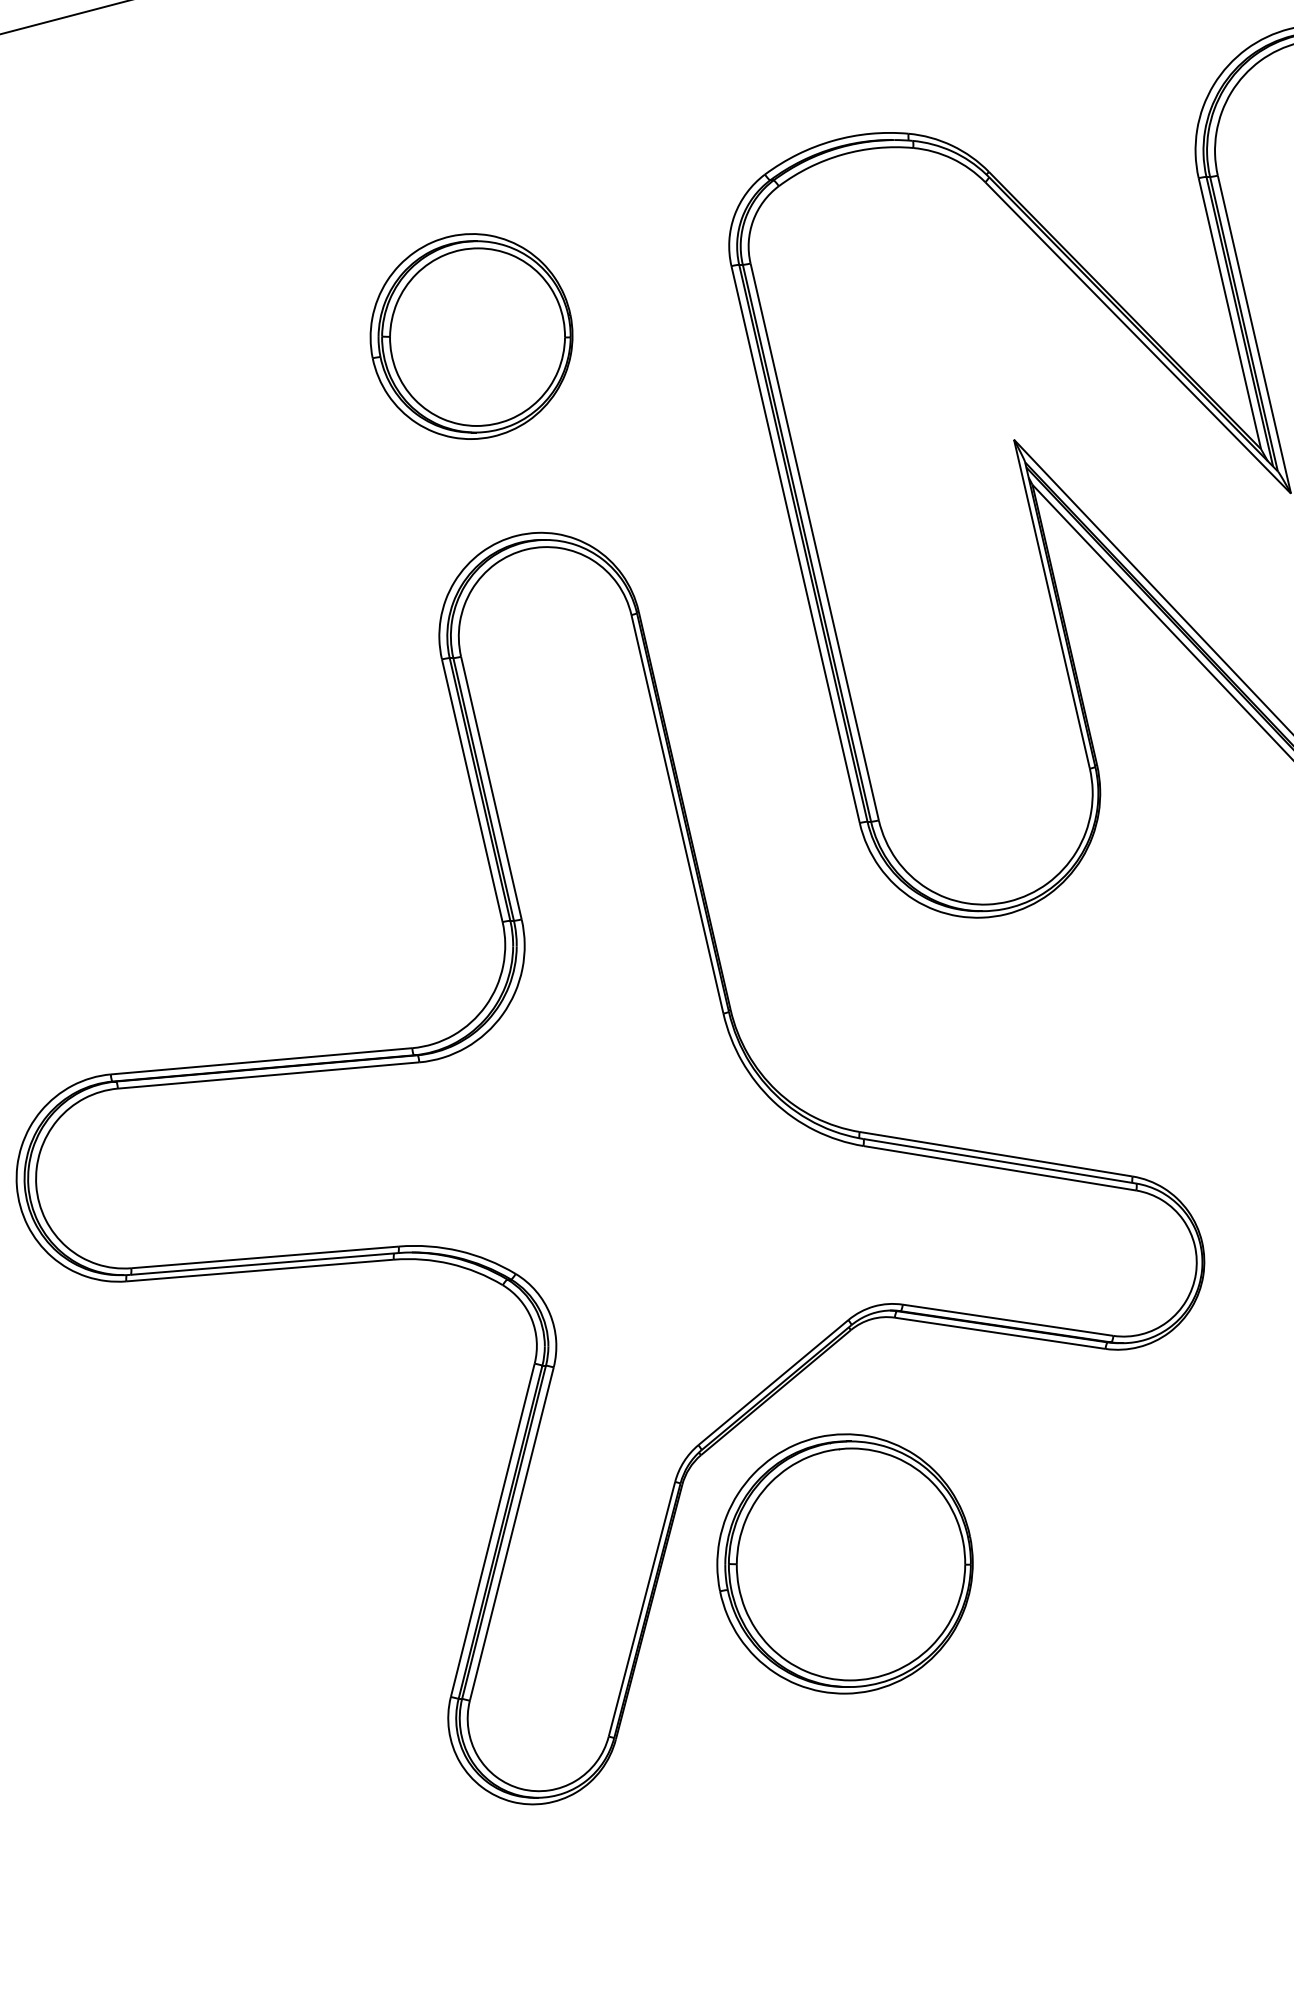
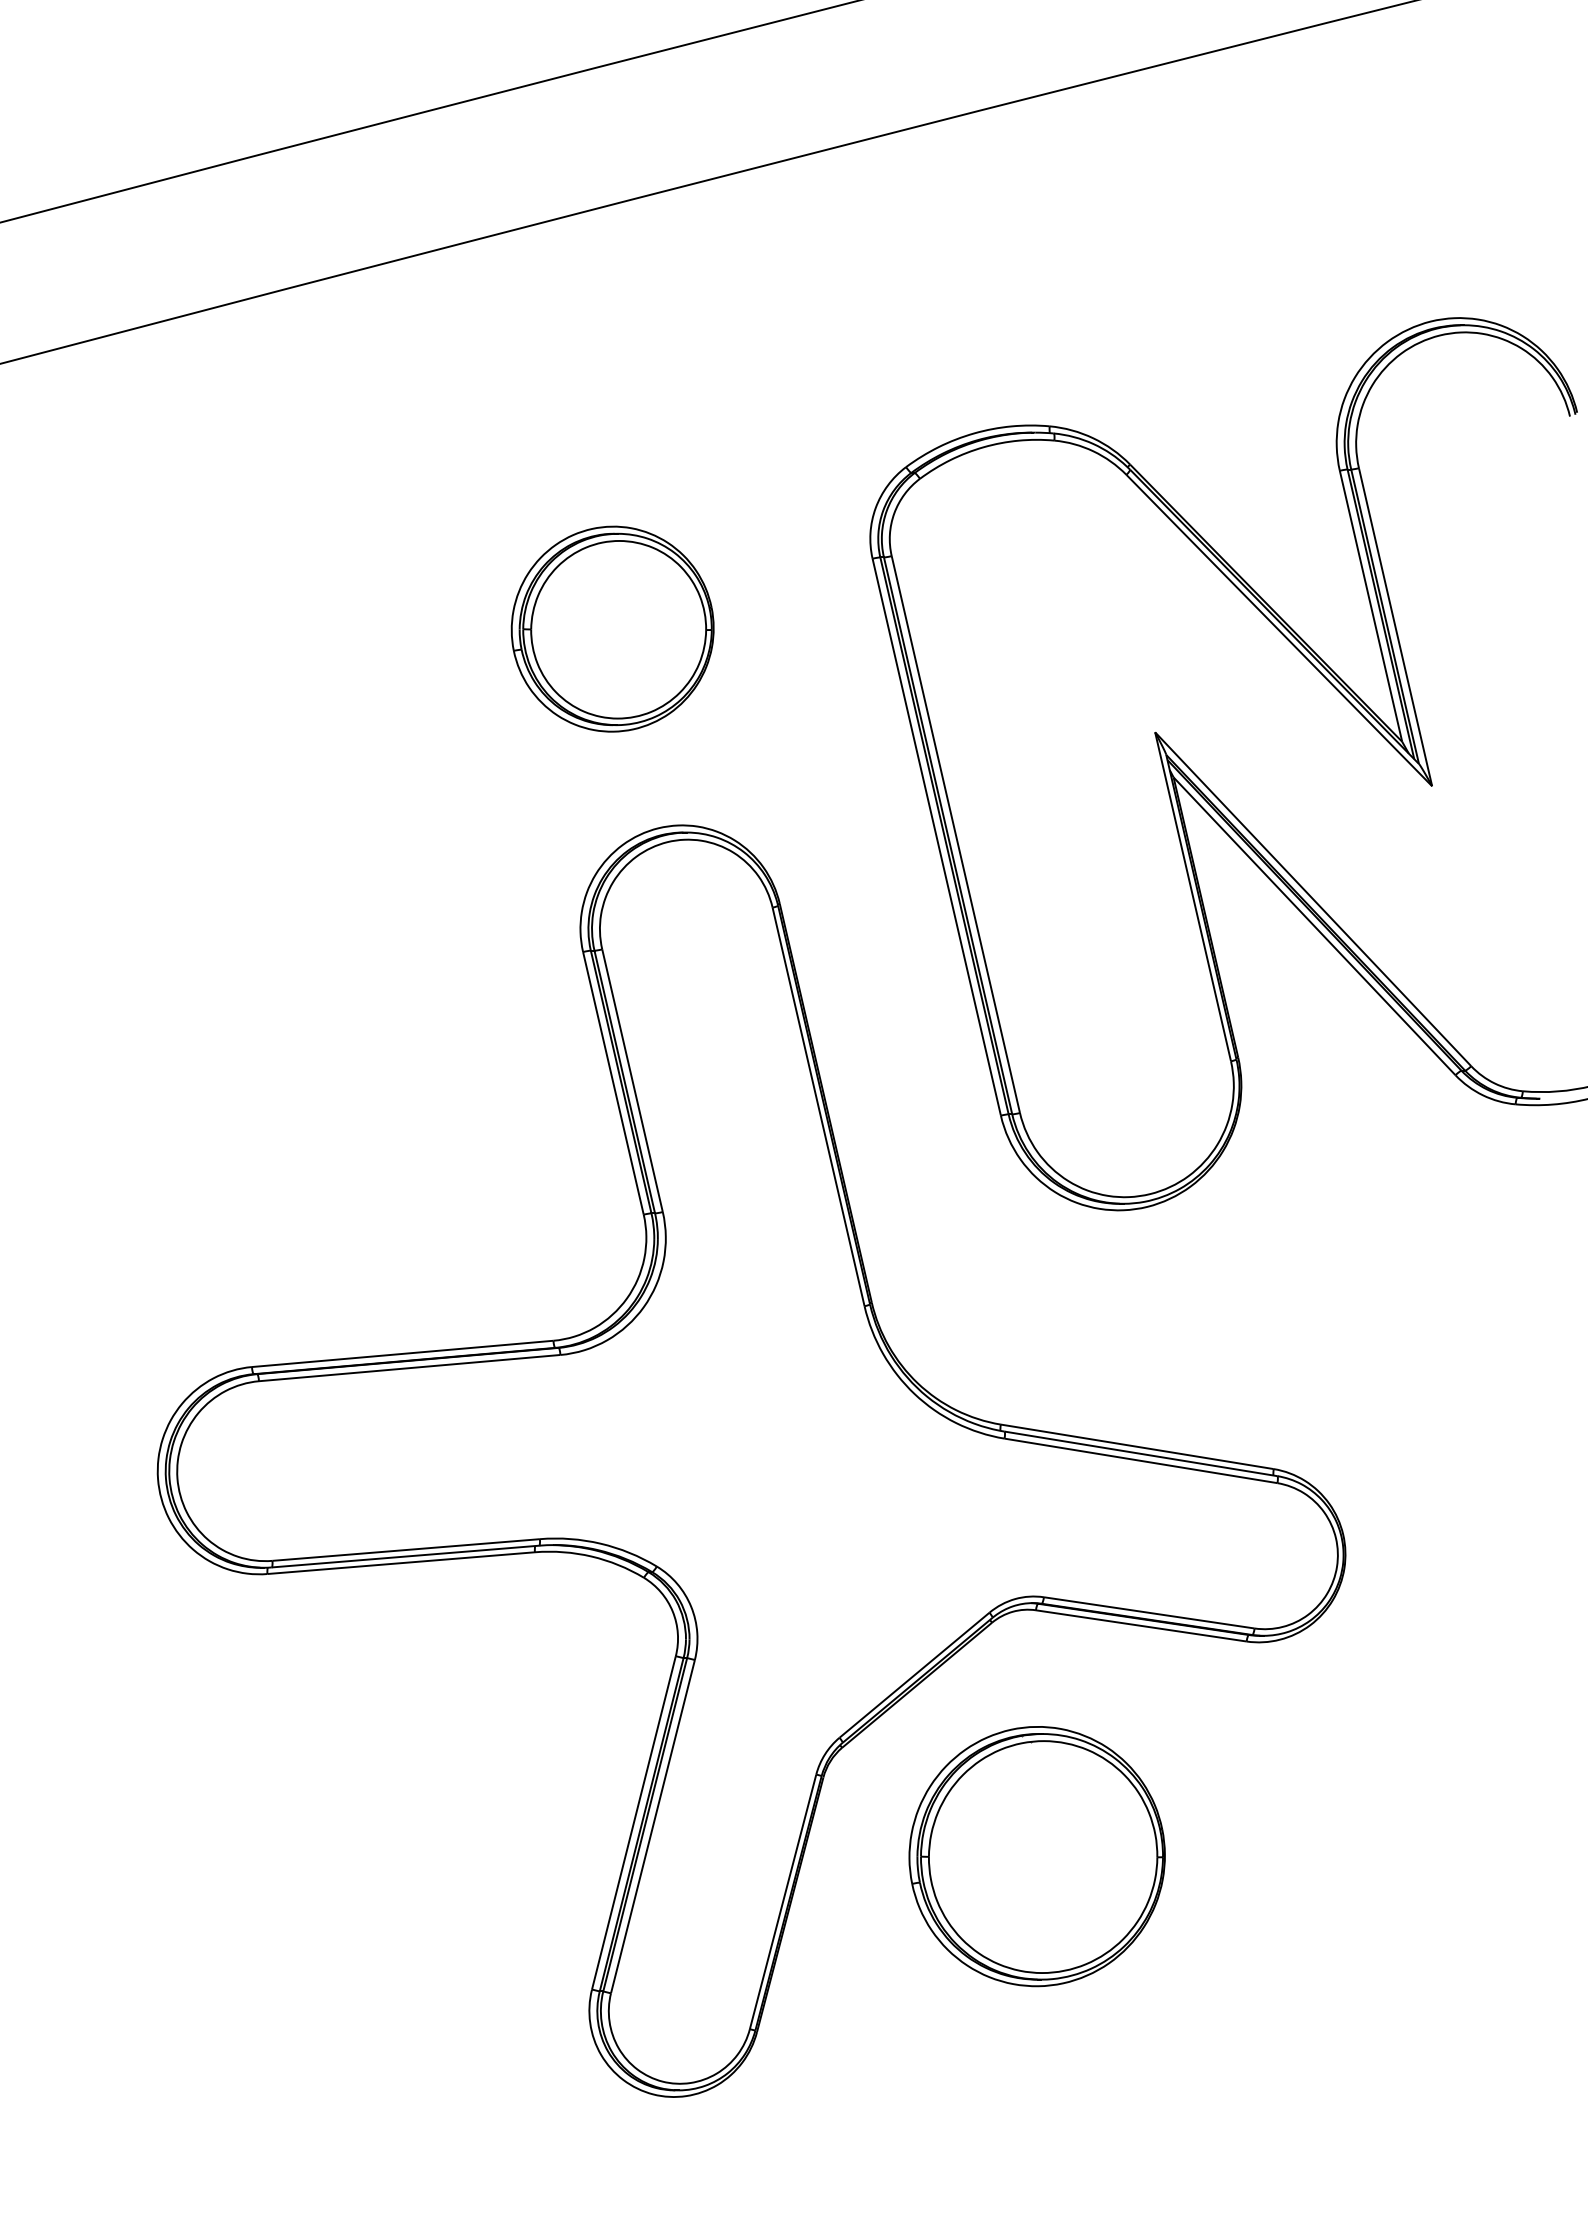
part: (844, 1563) -> (1036, 1856), moved

